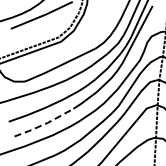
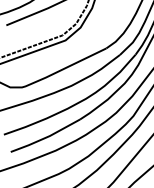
line: (45, 124) -> (47, 137), dashed -> solid

